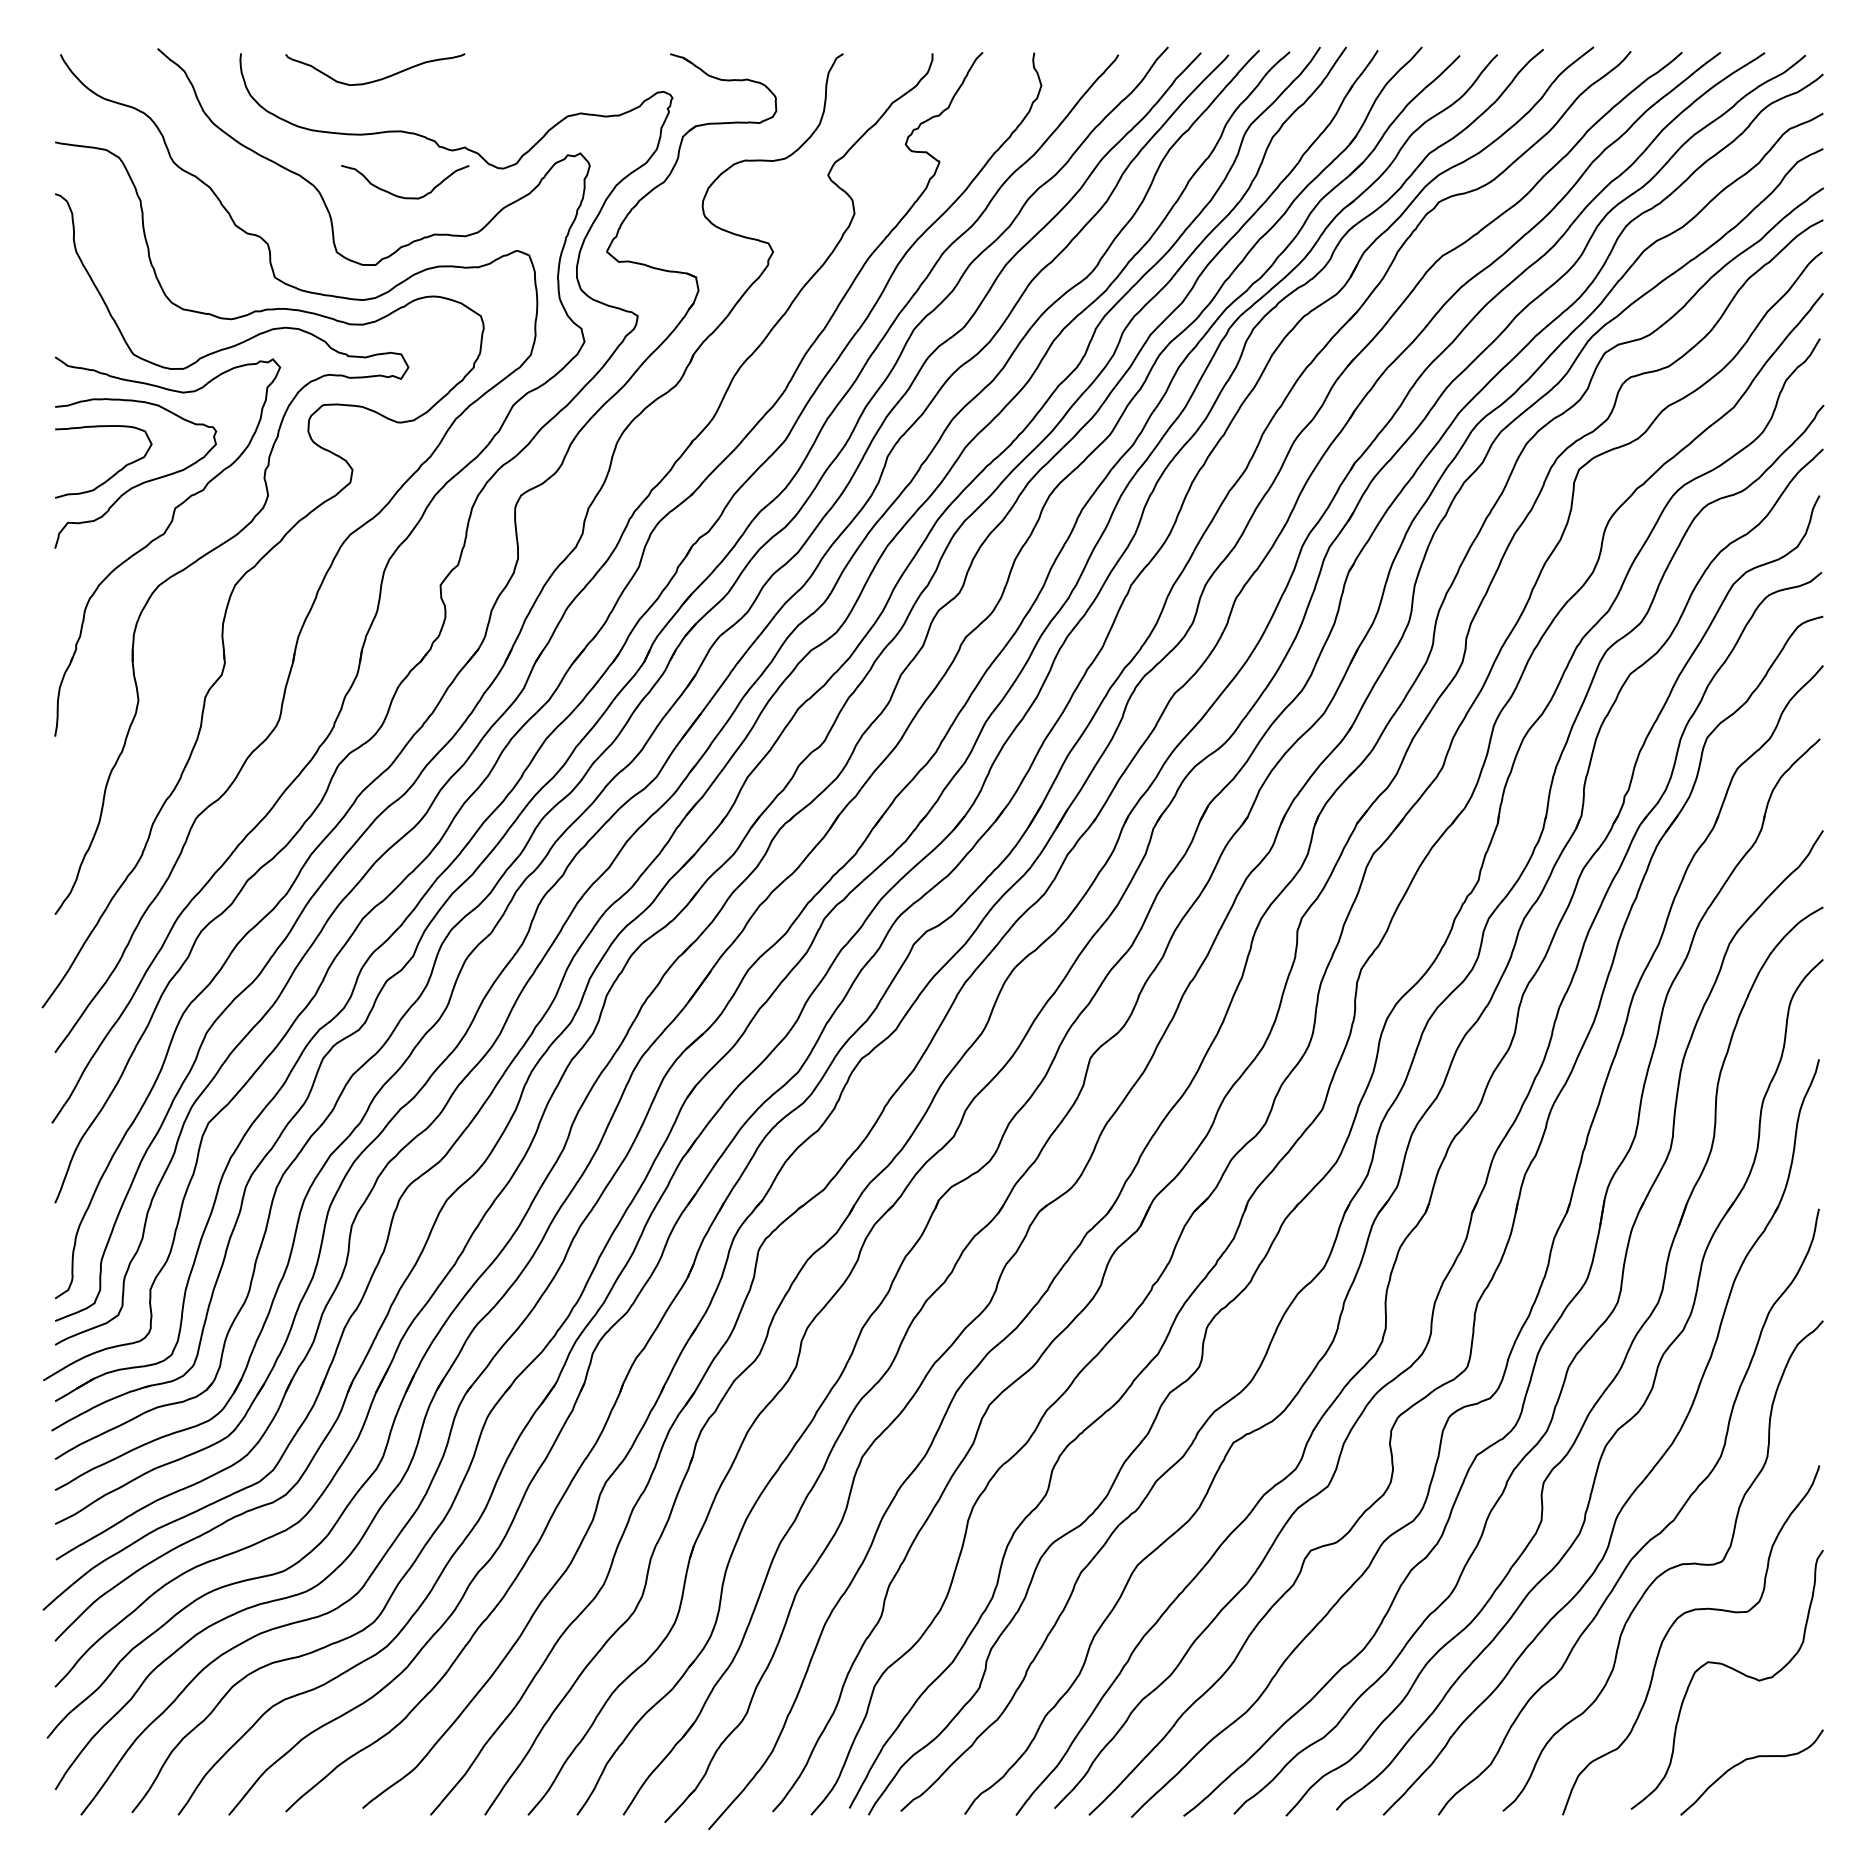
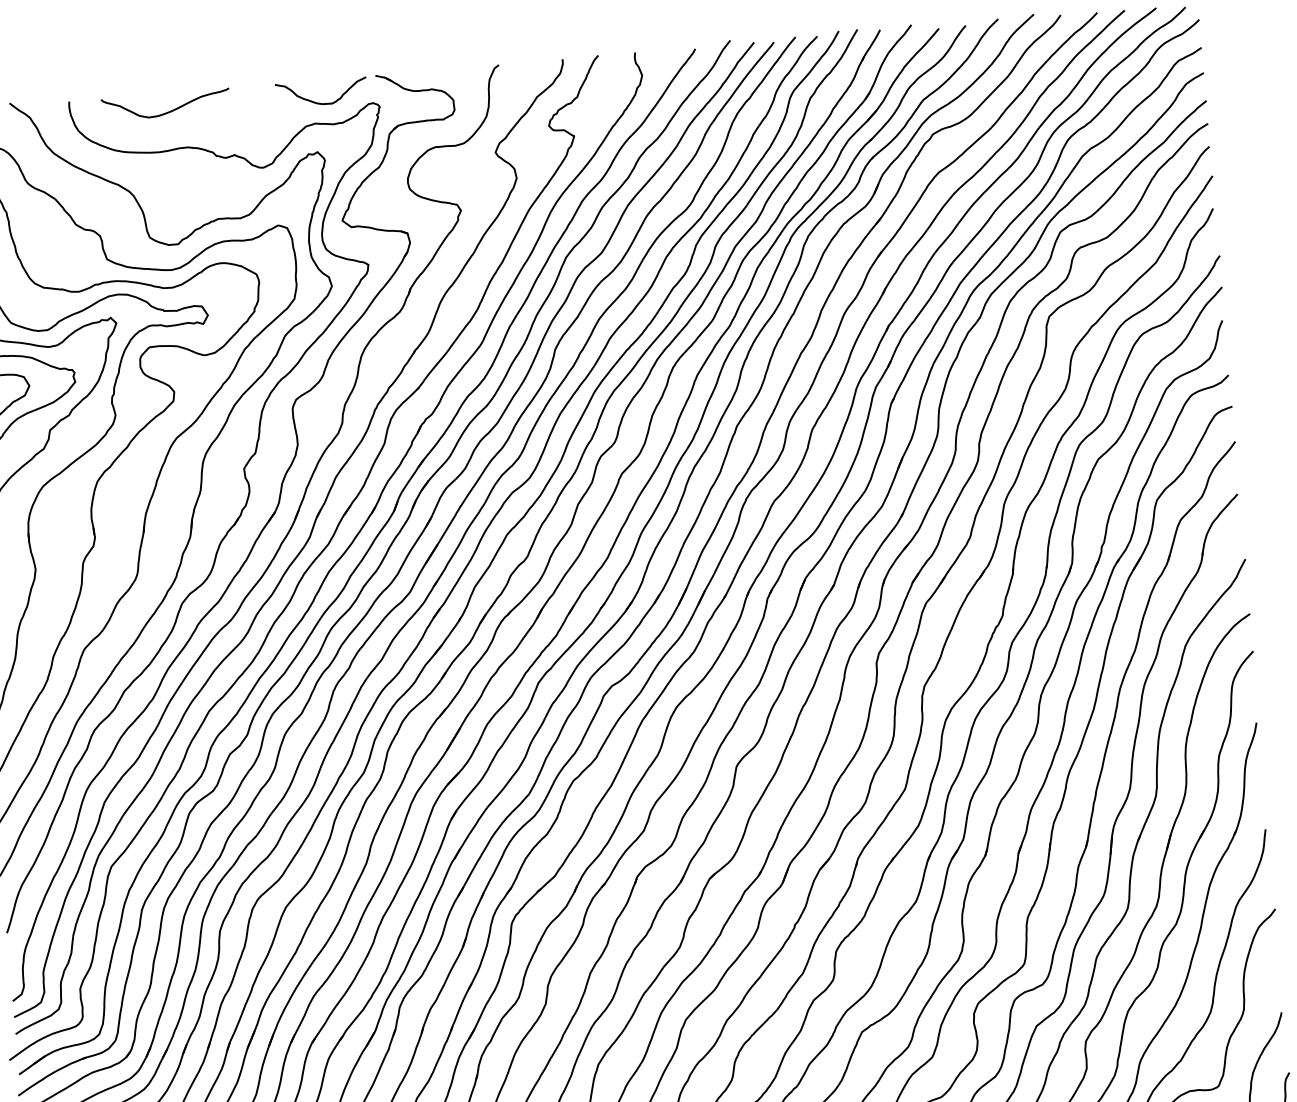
curve: (403, 196) -> (321, 103), moved

